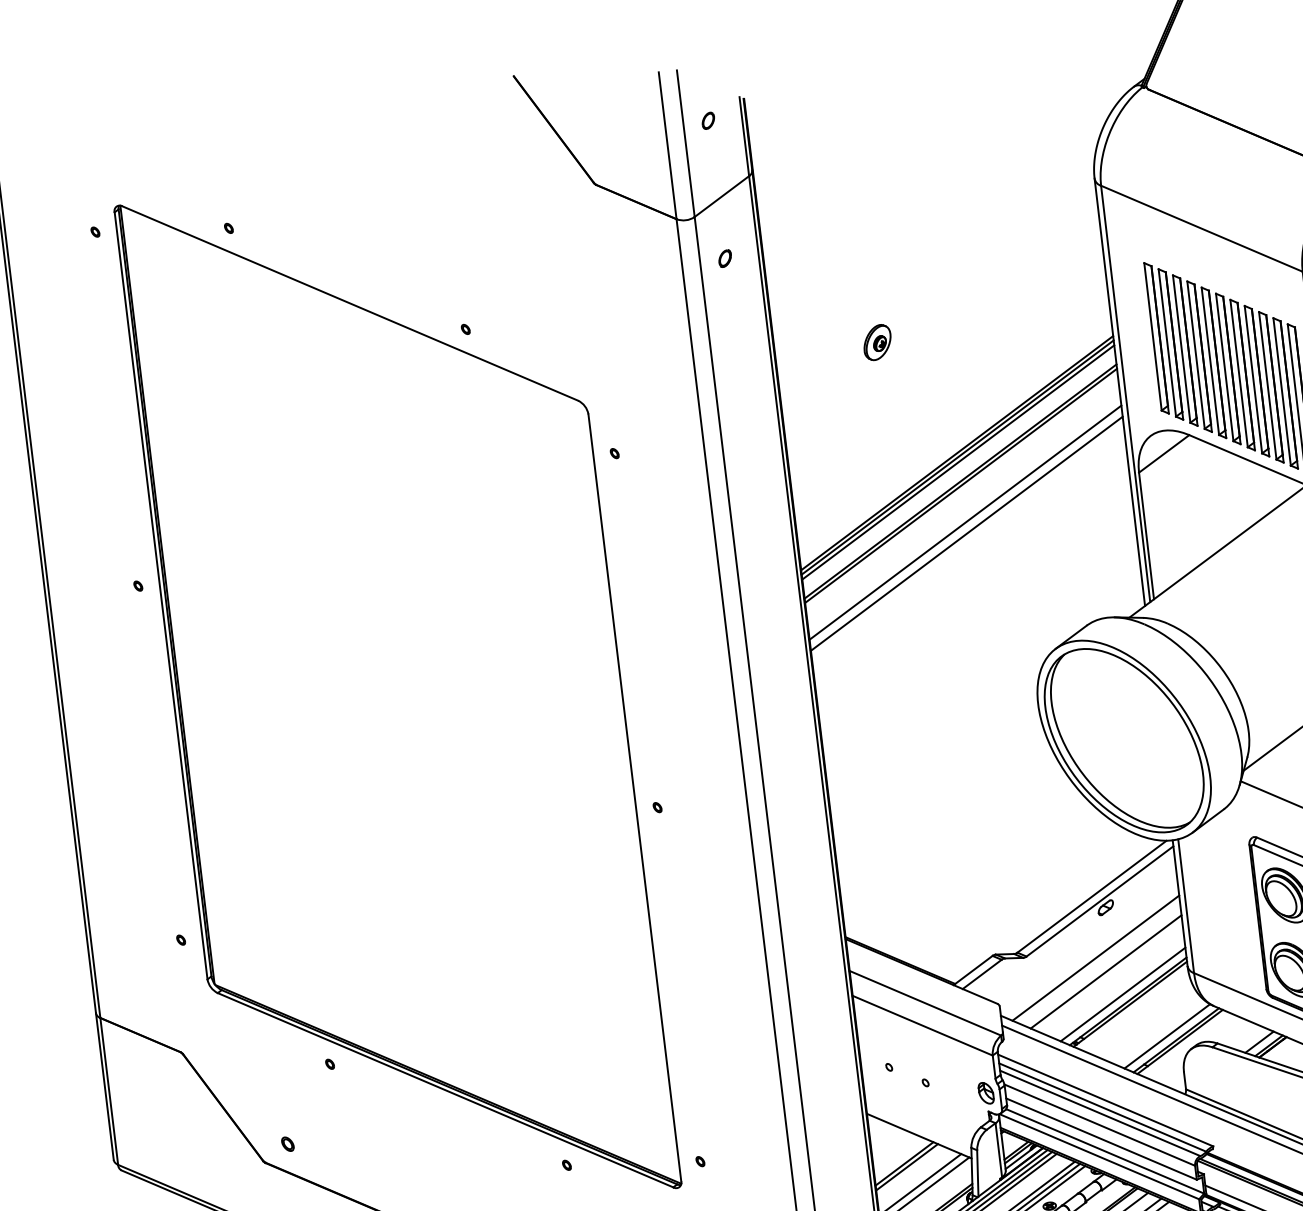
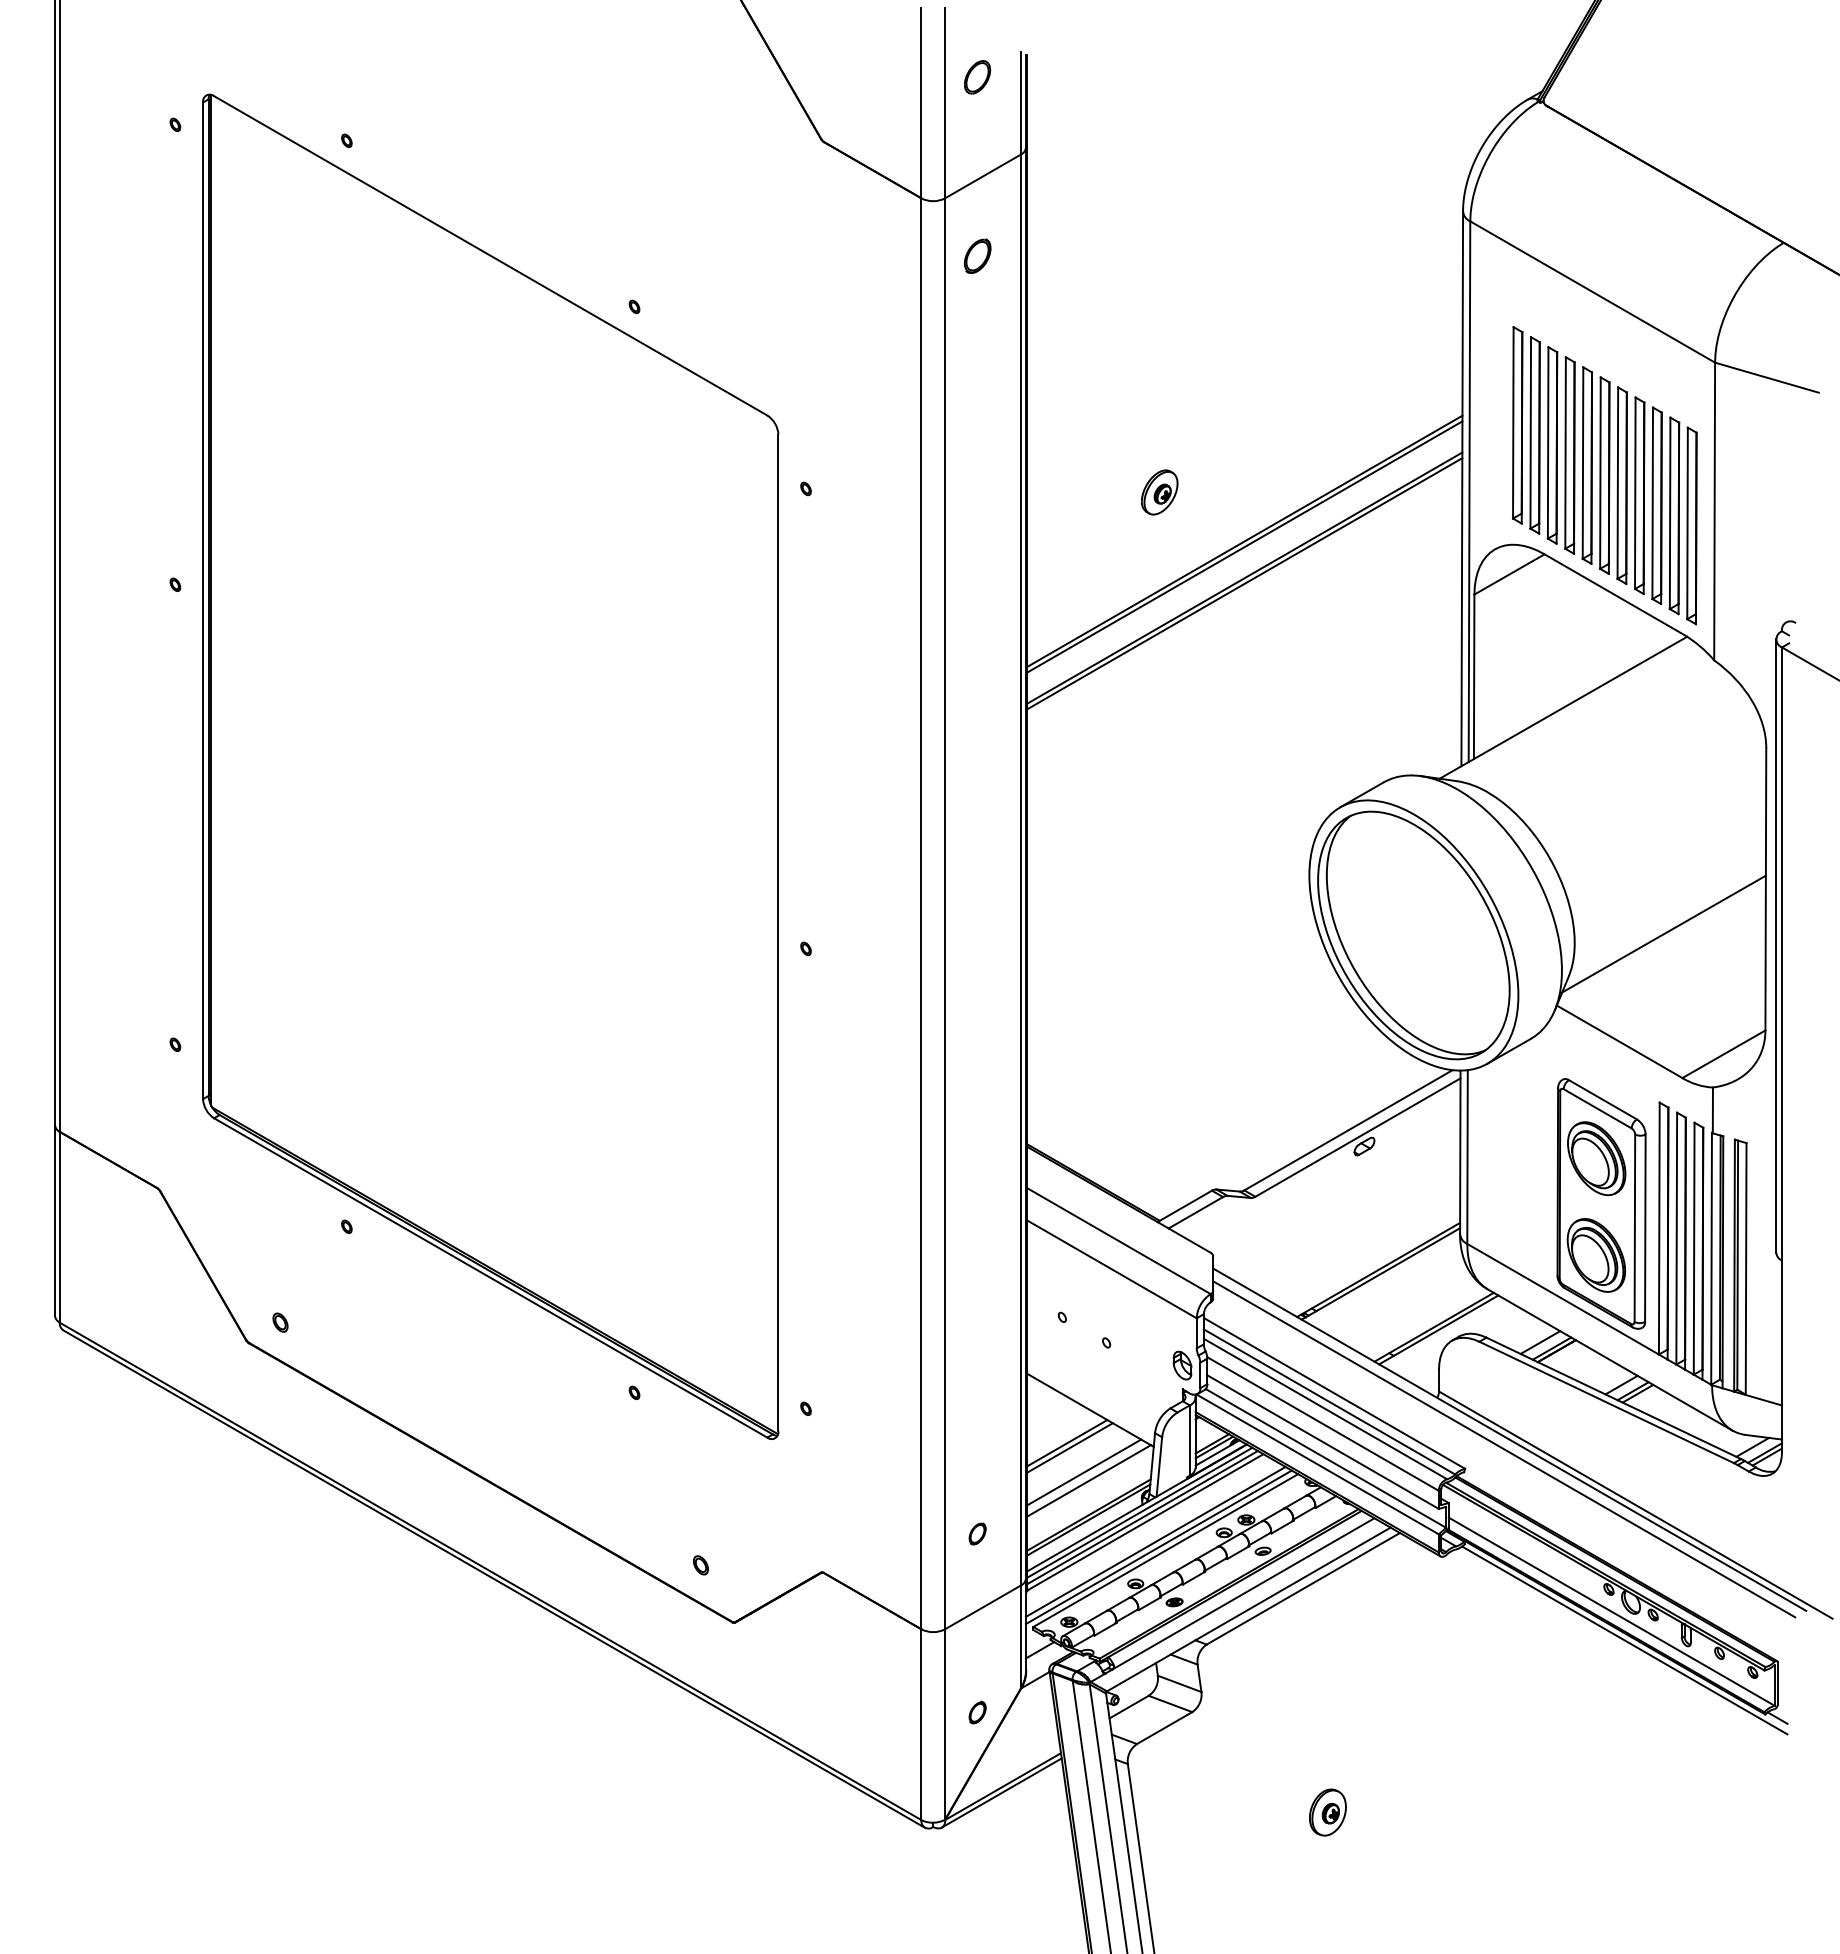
part: (708, 120) -> (977, 77), size x1.6
part: (725, 258) -> (977, 256), size x1.6
part: (877, 342) -> (1159, 492), moved
line: (958, 462) -> (1244, 553), removed
line: (965, 522) -> (1244, 631), removed
line: (966, 533) -> (1244, 645), removed
line: (1095, 958) -> (1343, 1209), removed
line: (1105, 971) -> (1354, 1228), removed
line: (1123, 994) -> (1373, 1260), removed
line: (1167, 1036) -> (1423, 1320), removed

